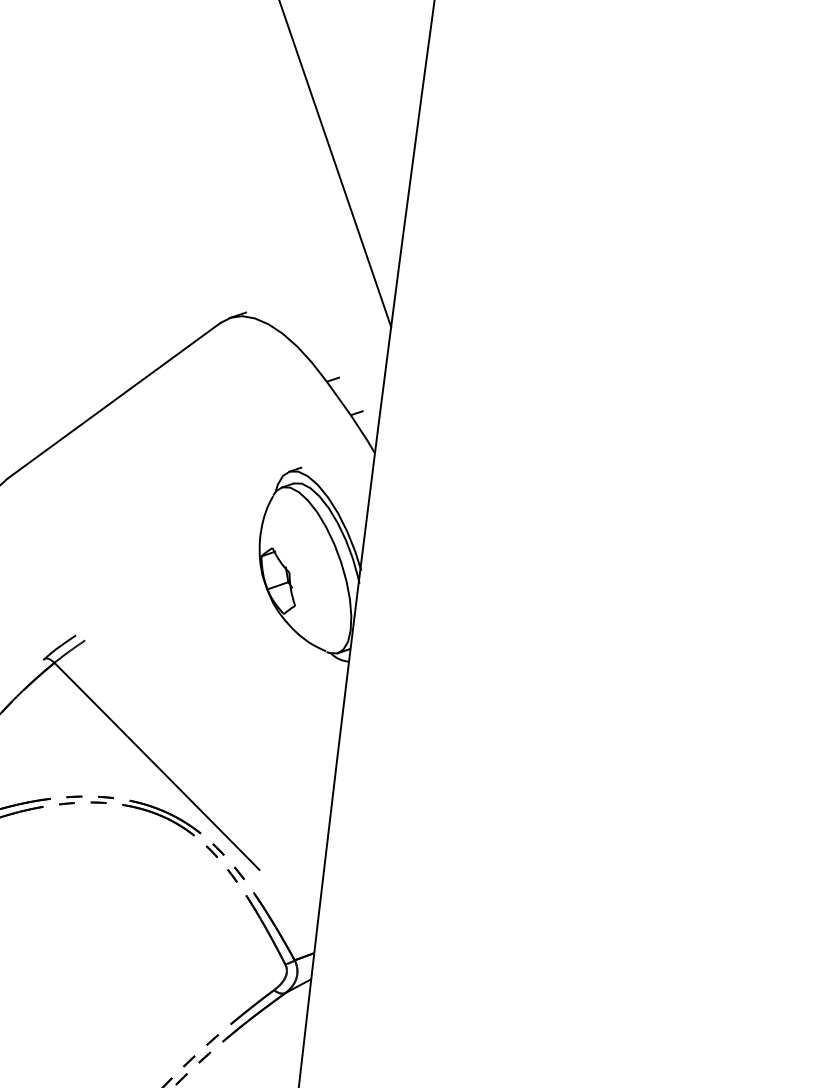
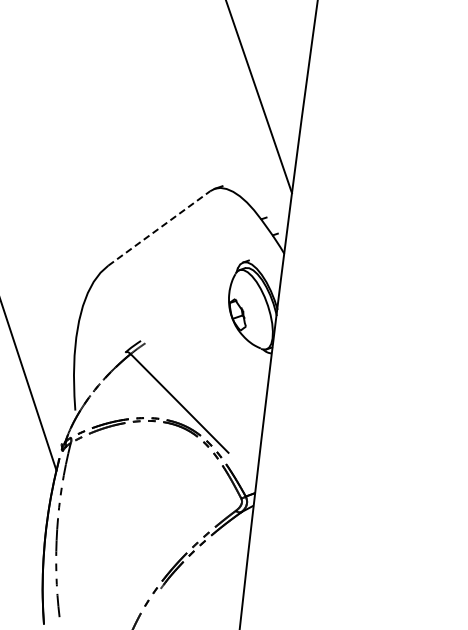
line: (114, 400) -> (159, 228), solid -> dashed

